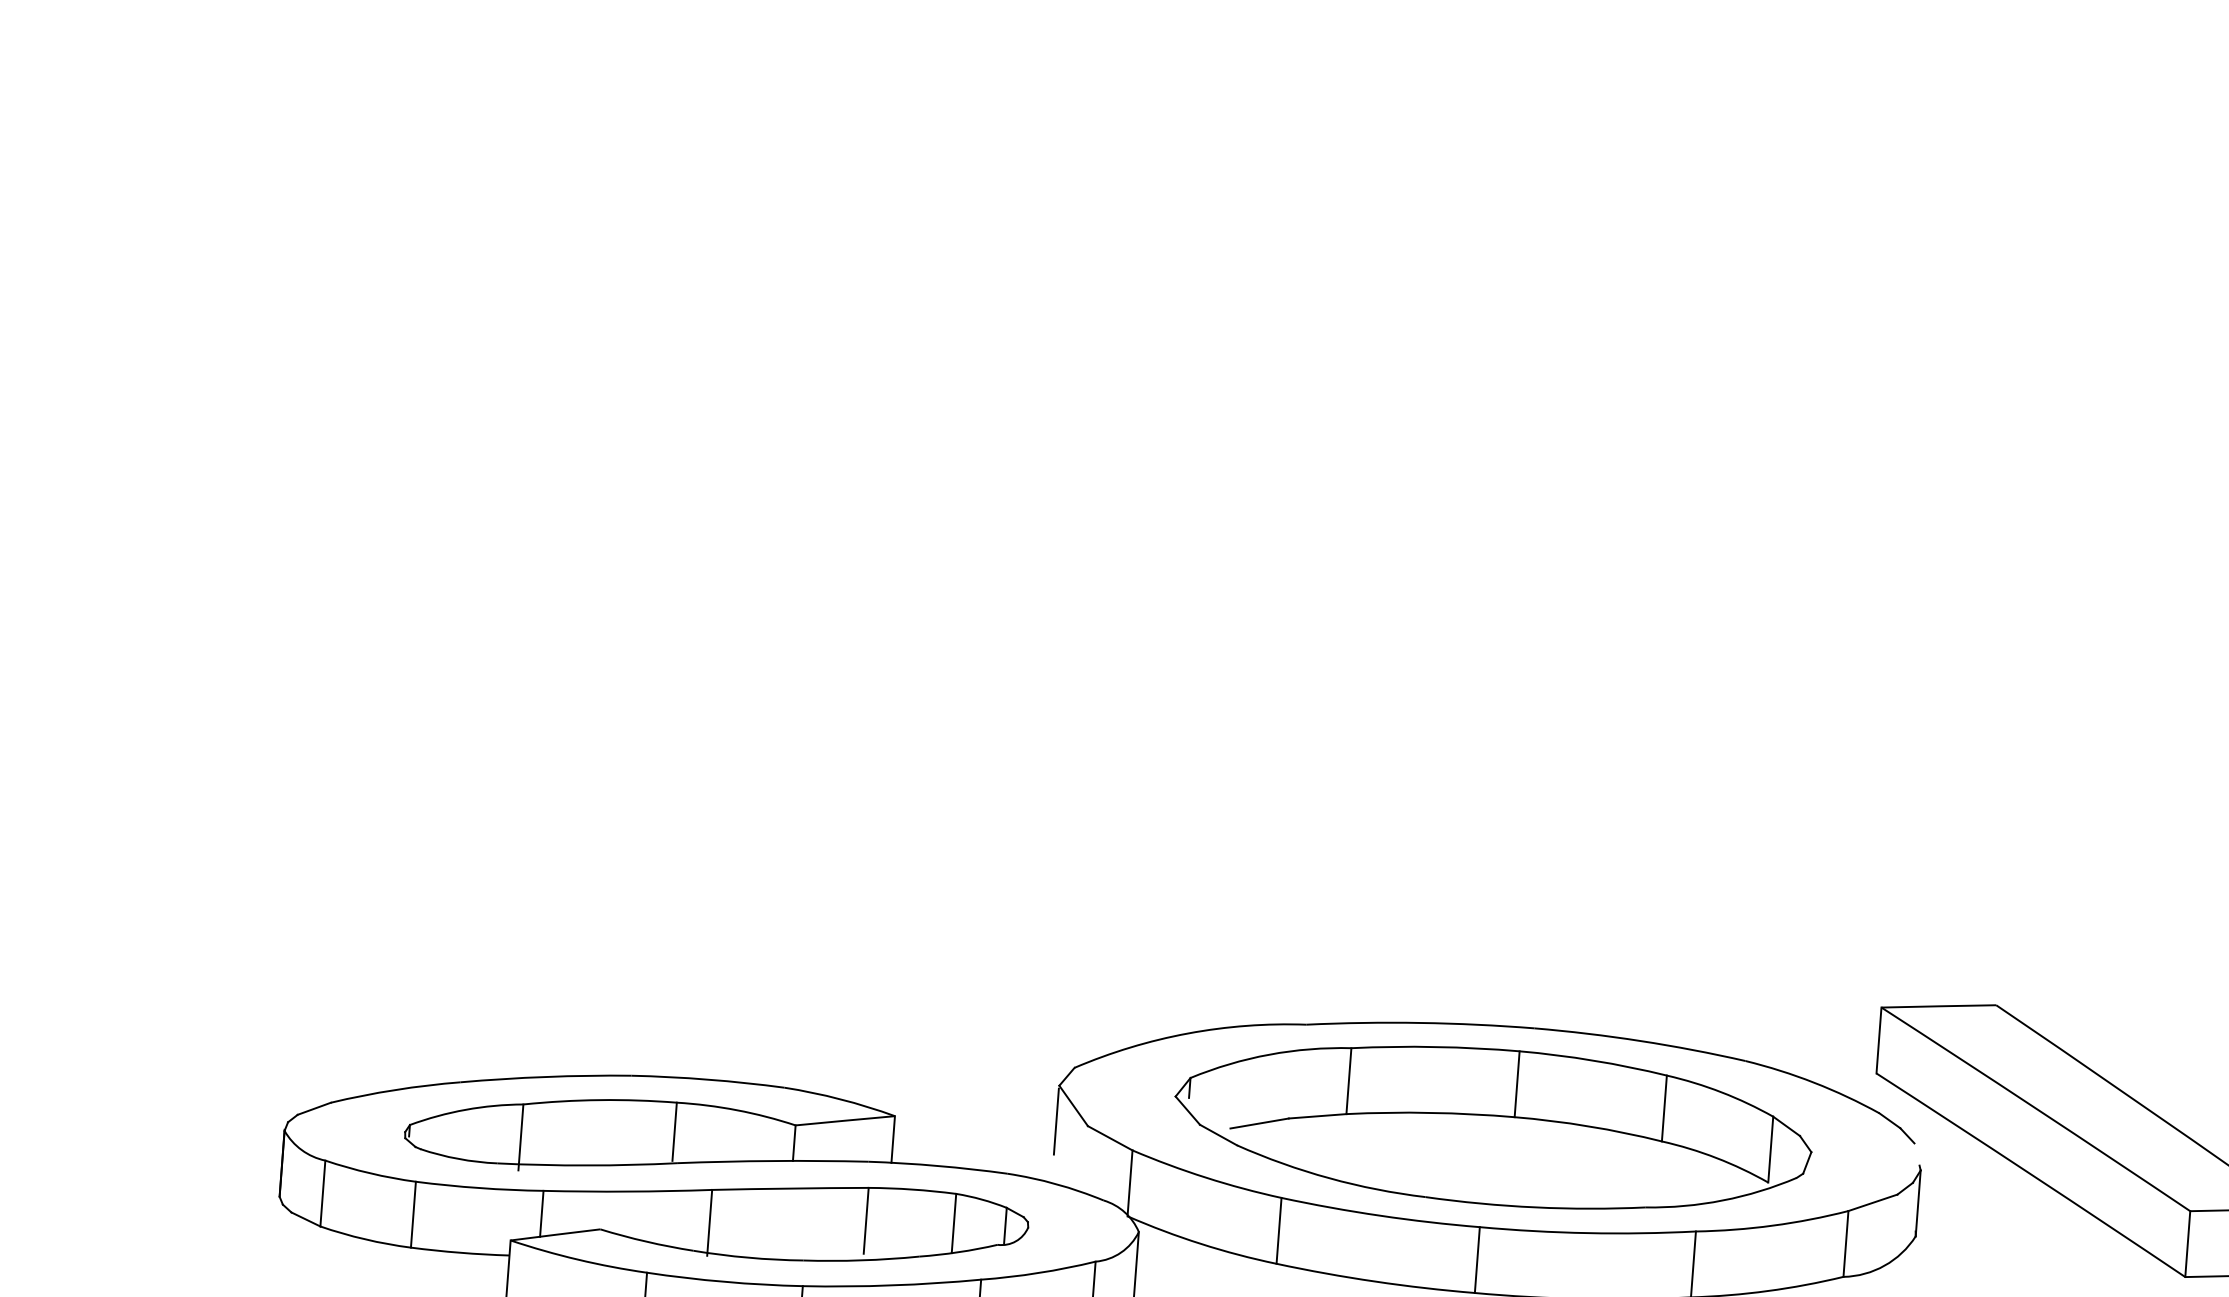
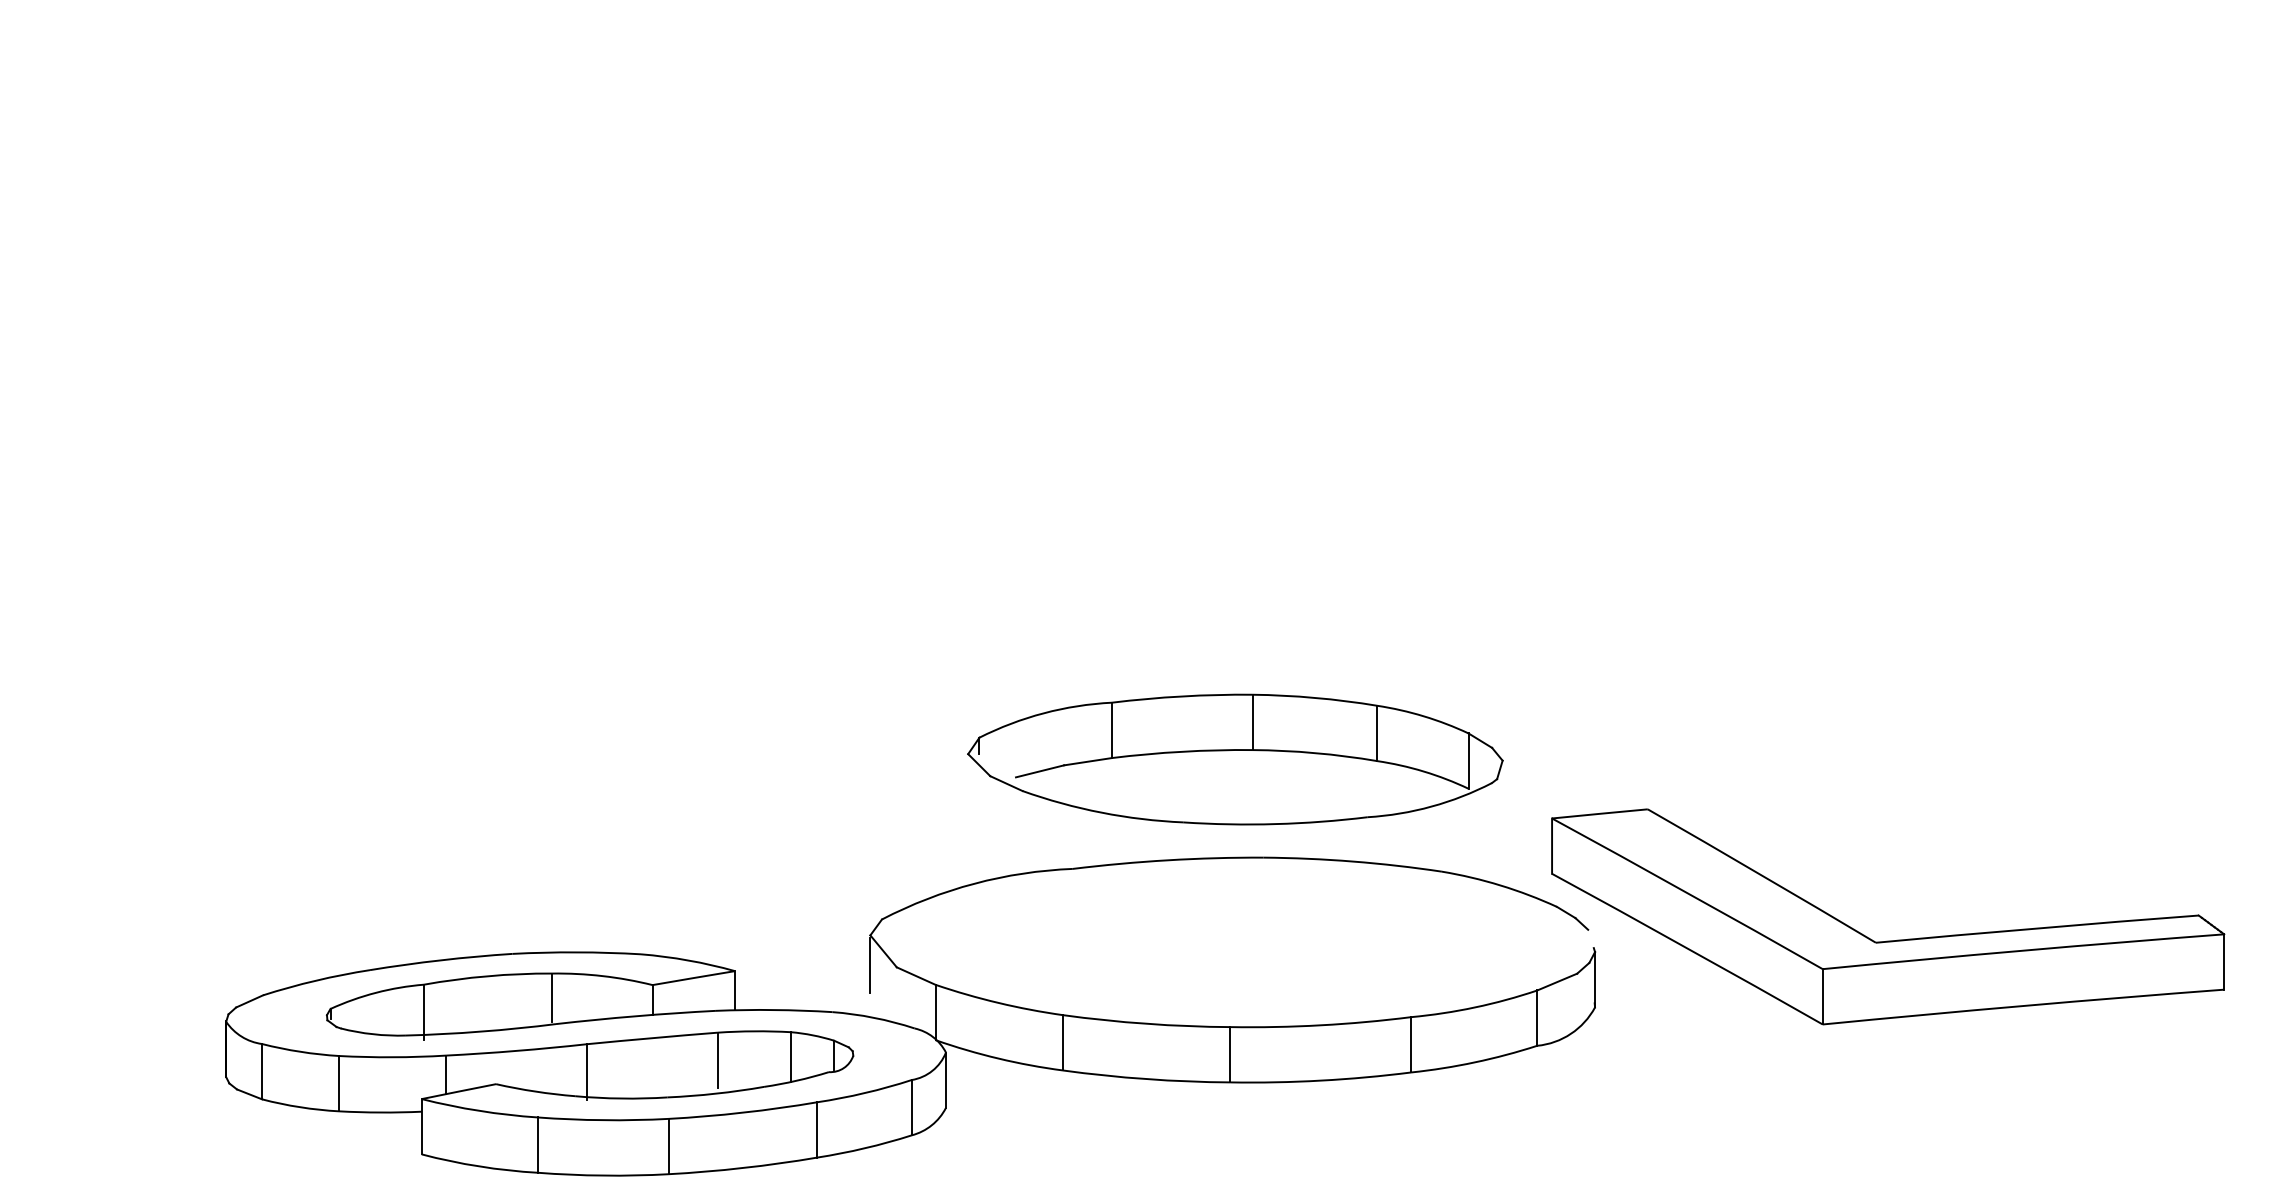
part: (1493, 1126) -> (1235, 759), moved

